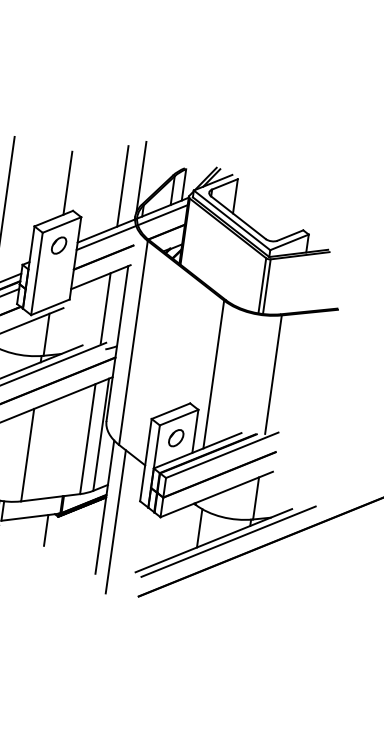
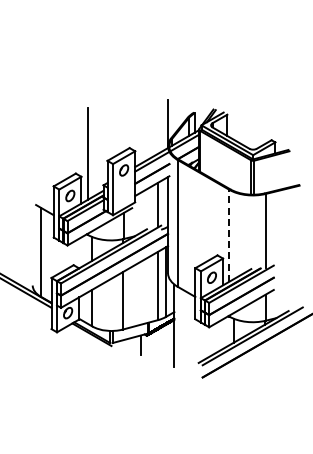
line: (68, 182) -> (124, 131), removed
line: (122, 185) -> (157, 128), removed
line: (213, 374) -> (229, 235), solid -> dashed
line: (116, 521) -> (182, 333), removed

